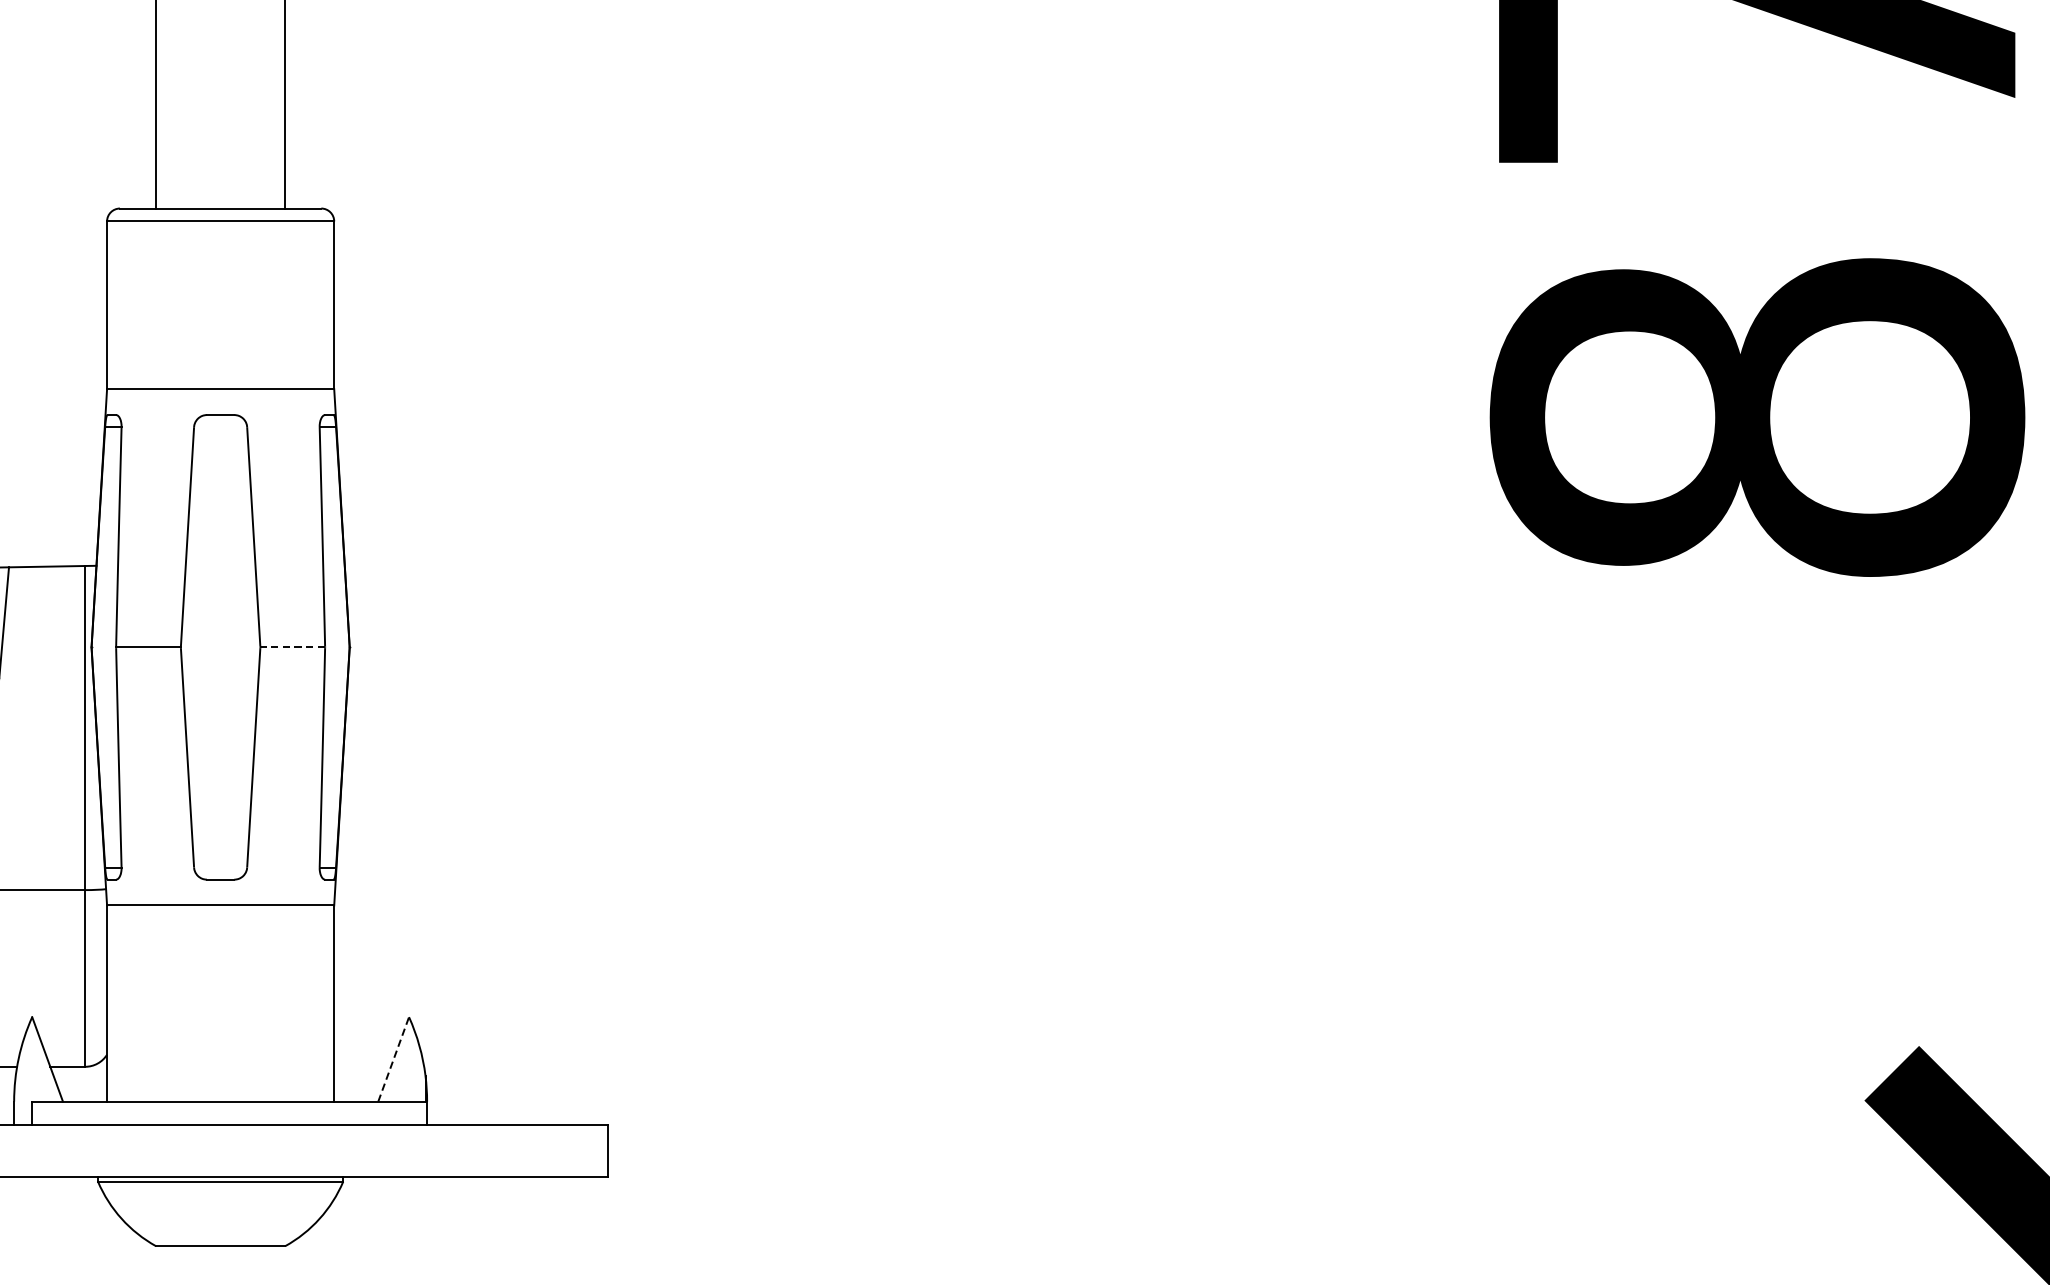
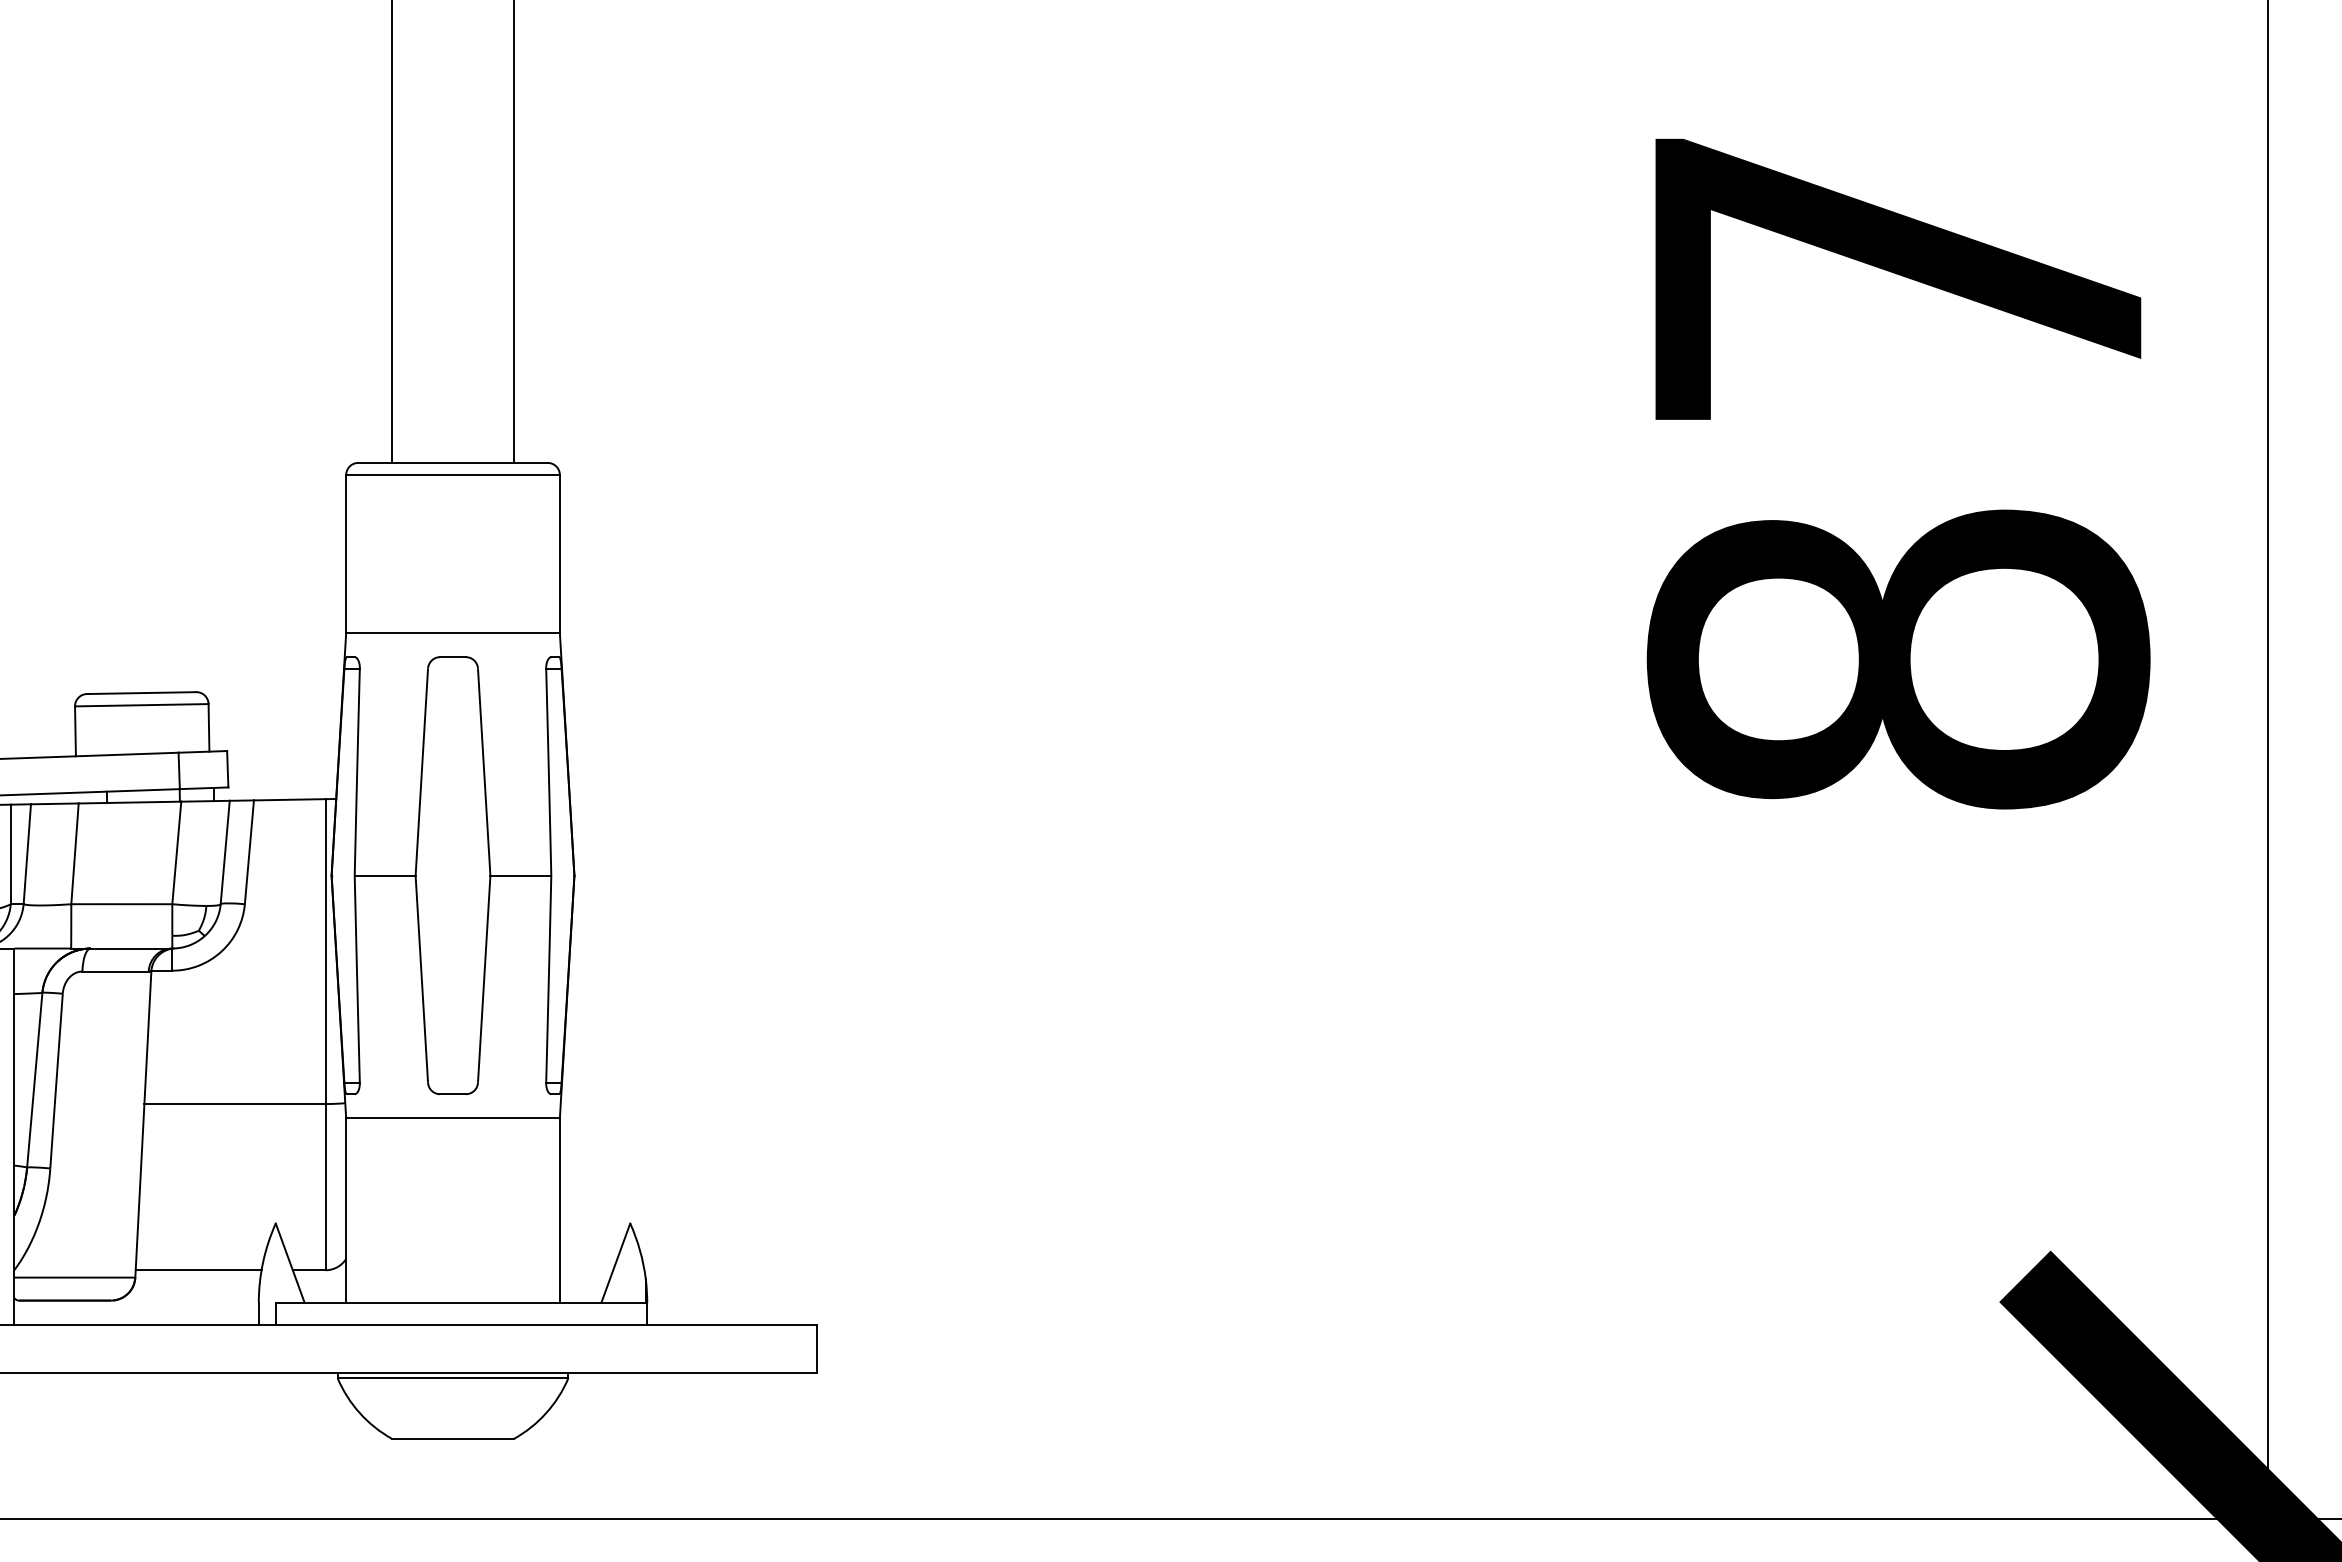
line: (292, 647) -> (520, 875), dashed -> solid
line: (393, 1058) -> (615, 1262), dashed -> solid

